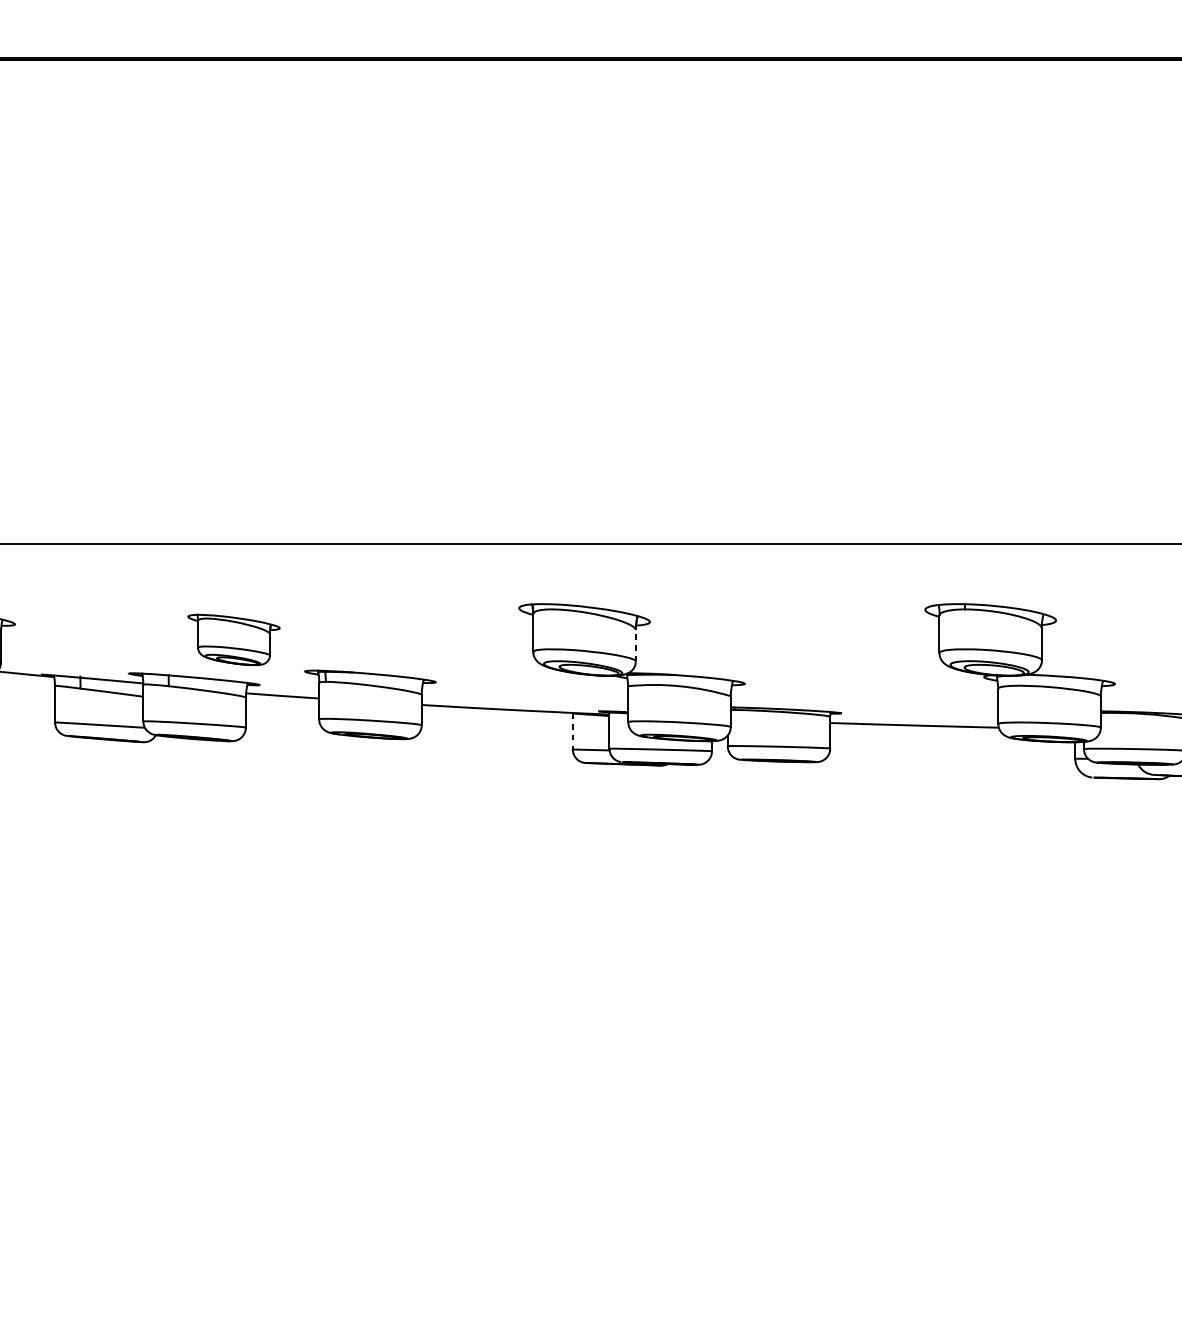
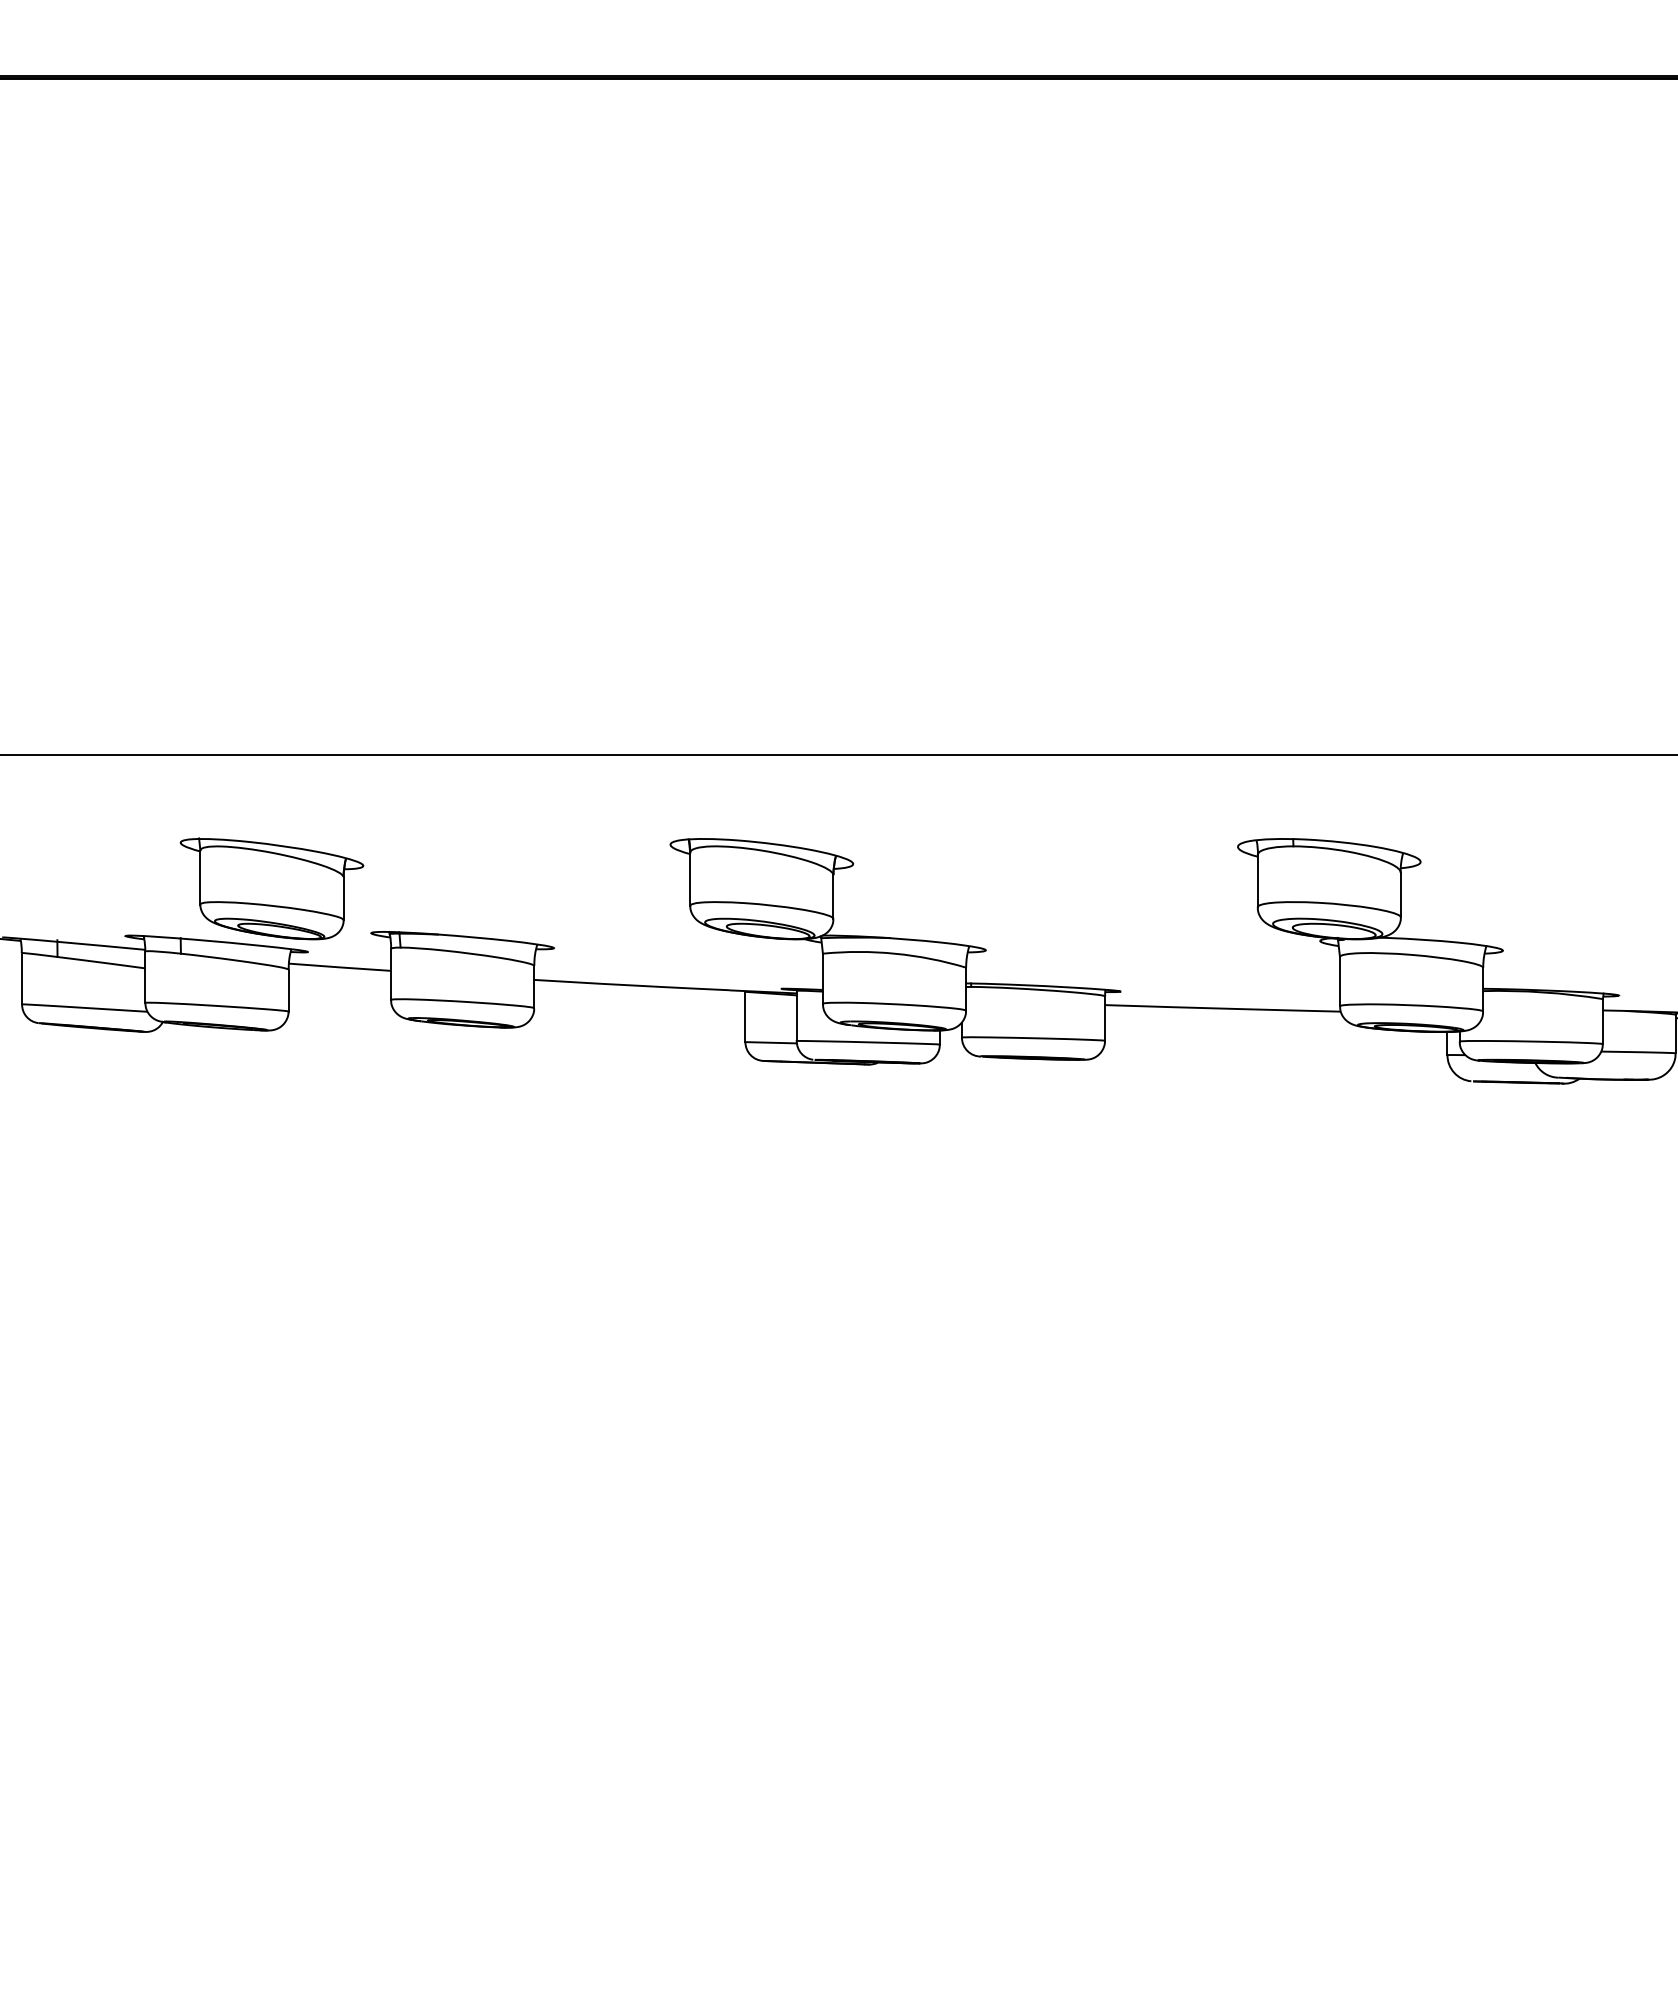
part: (233, 639) -> (271, 888), size x1.43
line: (635, 646) -> (833, 897), dashed -> solid
line: (572, 731) -> (745, 1017), dashed -> solid

